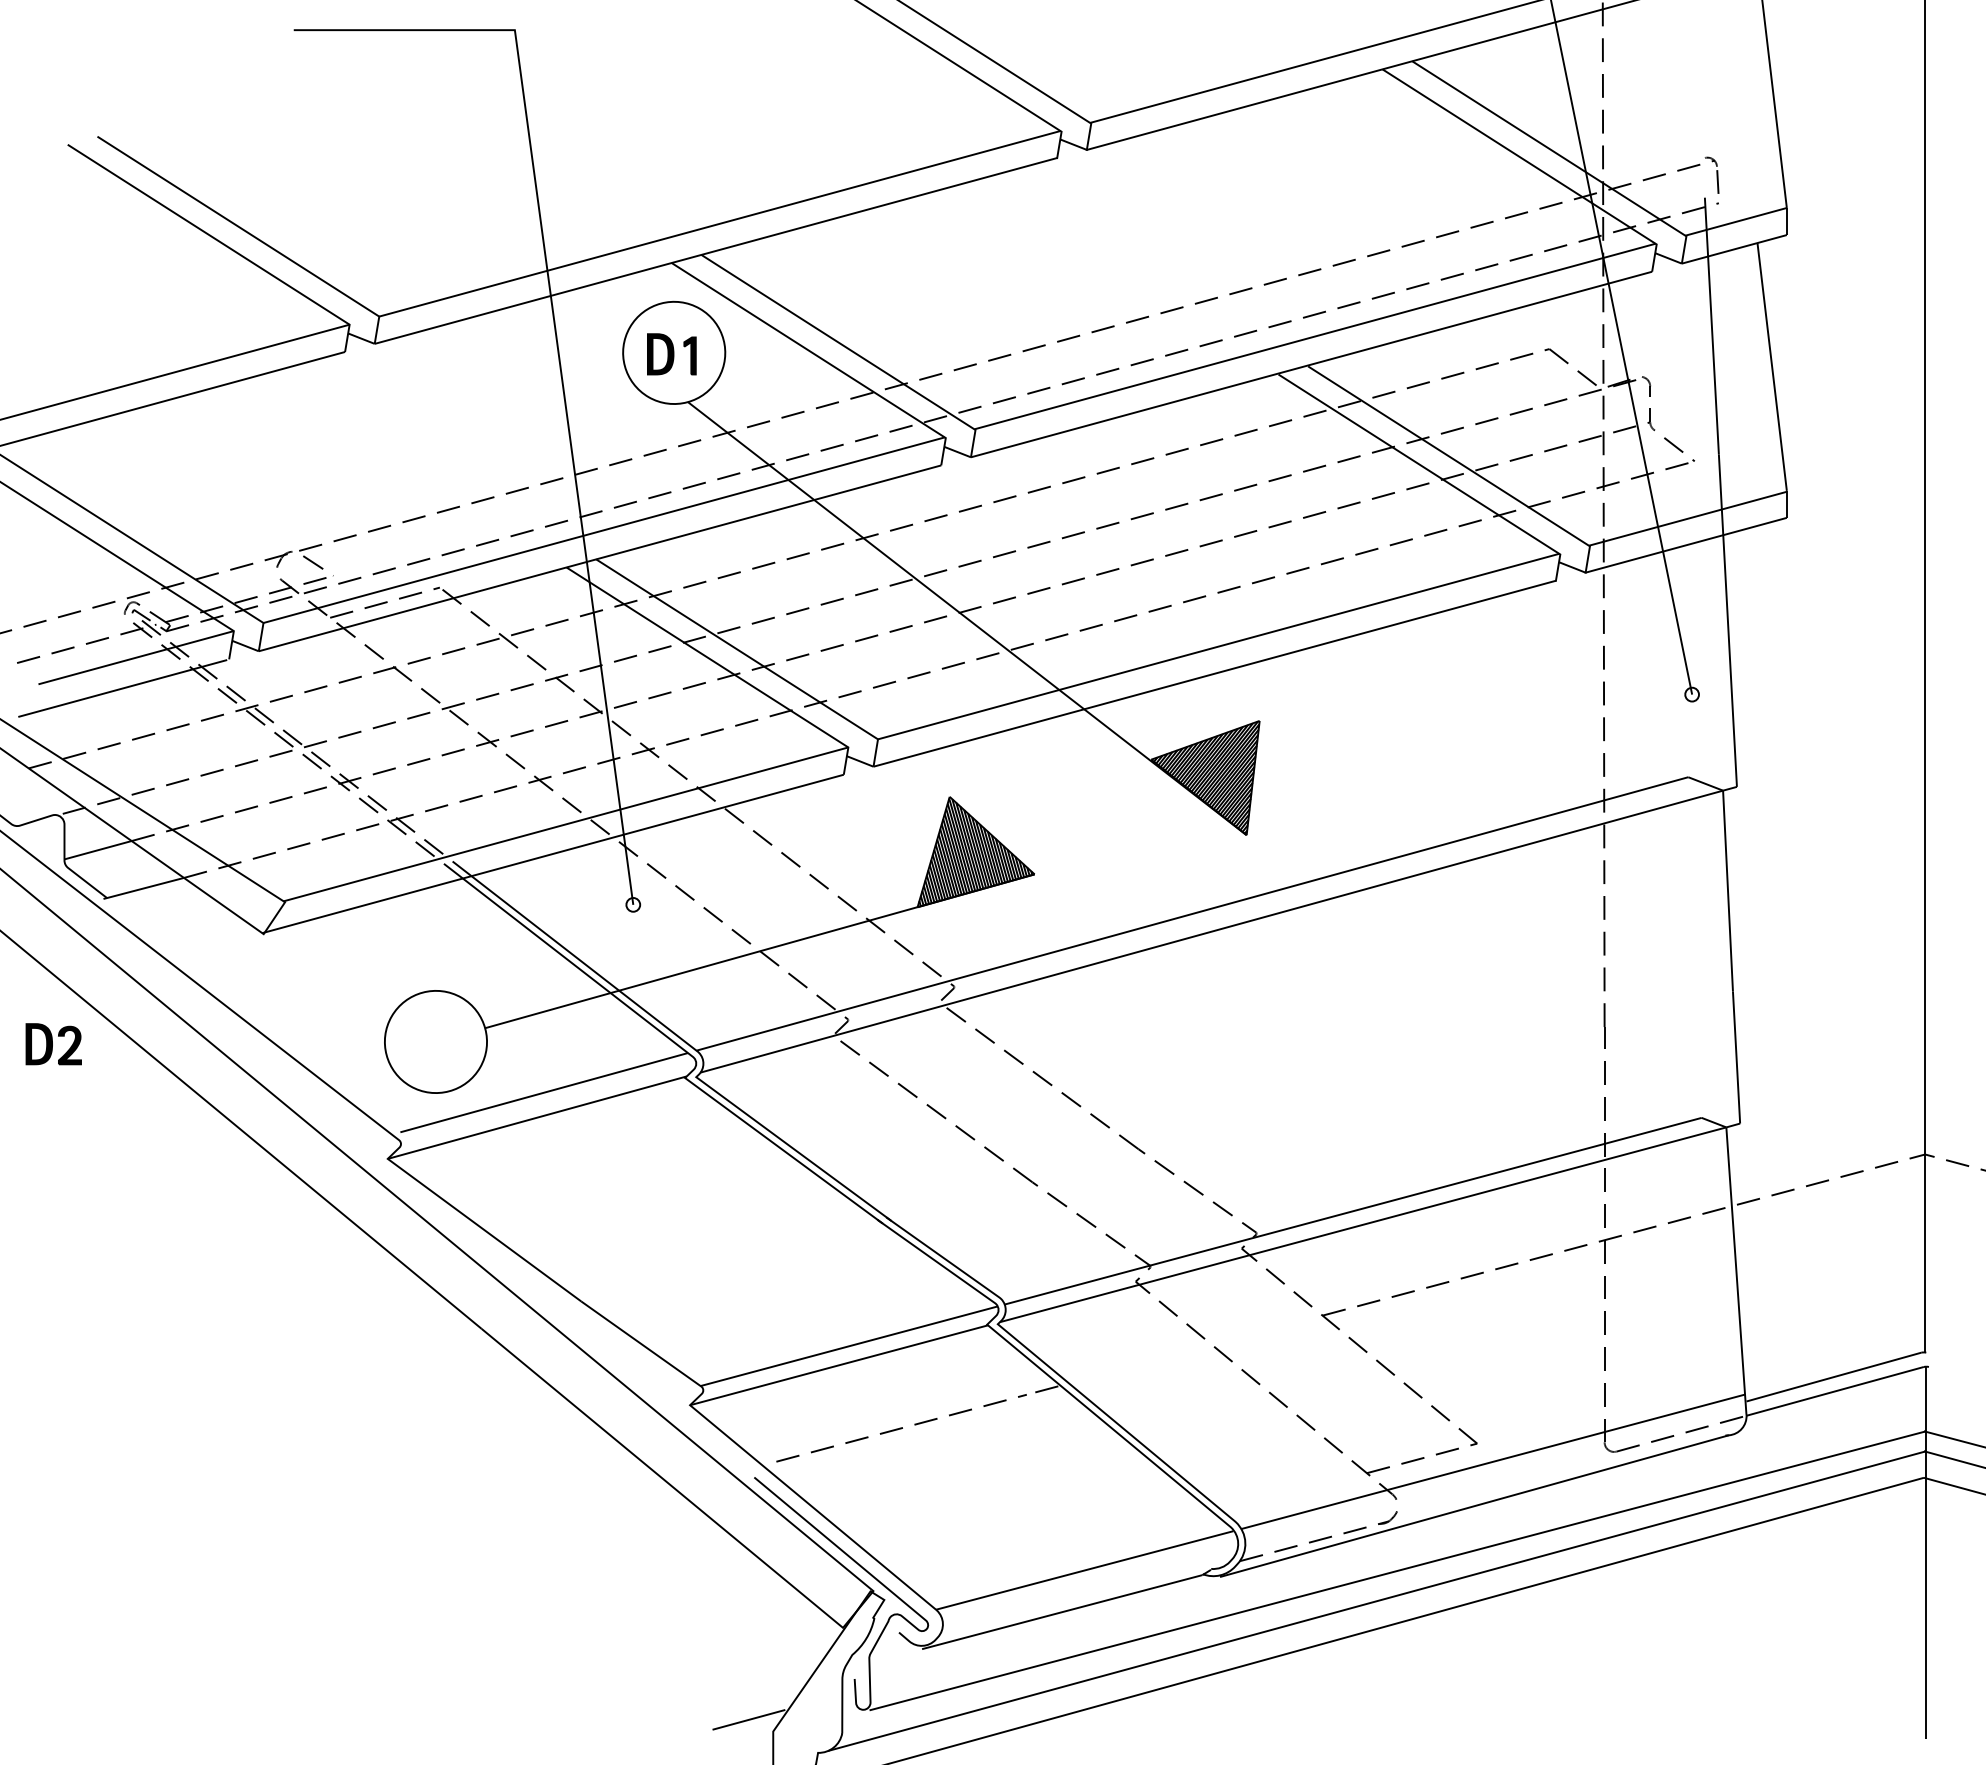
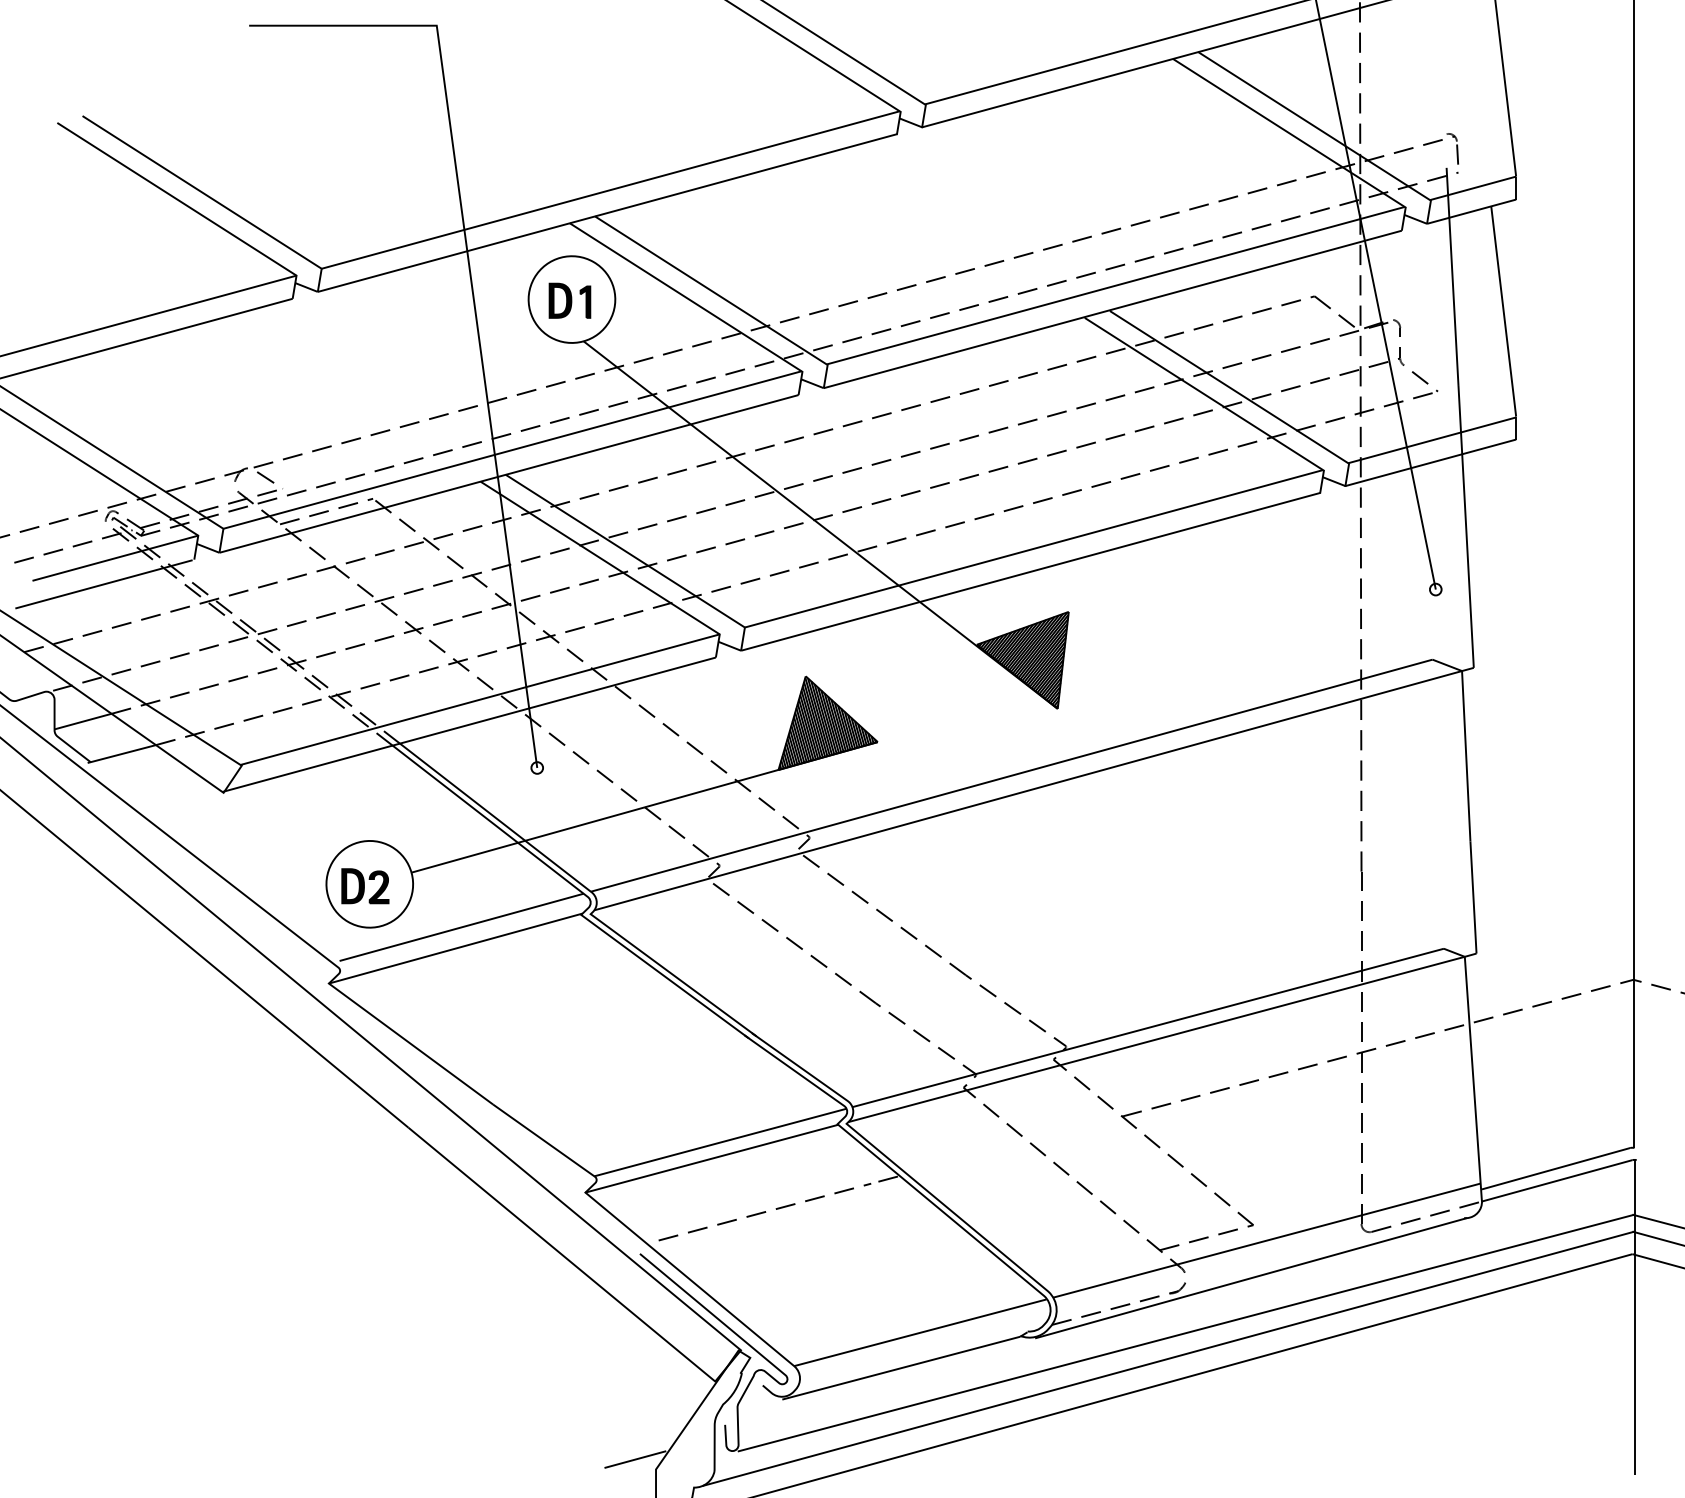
part: (53, 1044) -> (365, 886), moved

